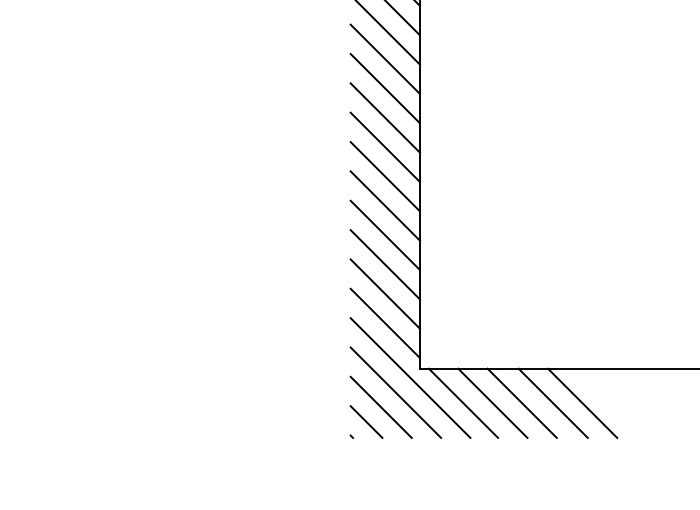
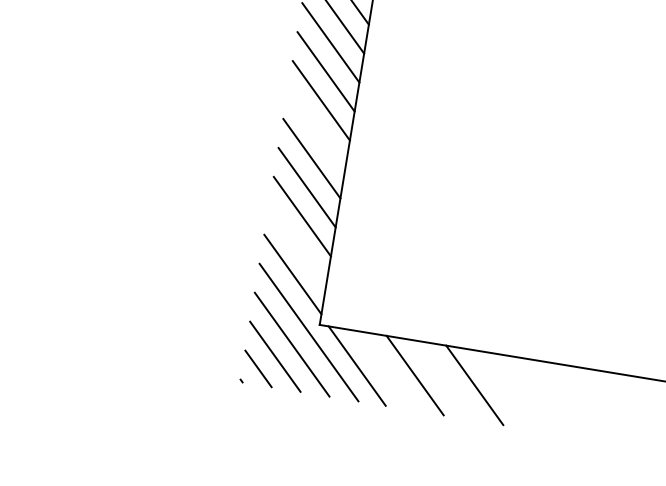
line: (384, 176) -> (315, 129), removed
line: (384, 293) -> (296, 244), removed
line: (492, 402) -> (385, 369), removed
line: (552, 402) -> (445, 379), removed

